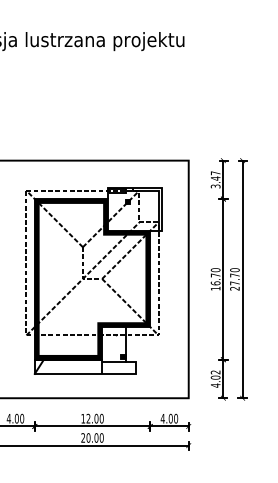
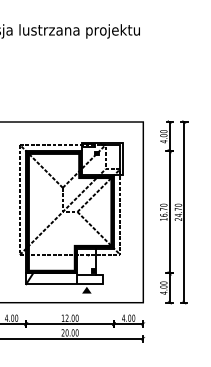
text: (215, 179) -> (163, 136), 3.47 -> 4.00
text: (234, 283) -> (178, 215), 27.70 -> 24.70
text: (215, 372) -> (163, 283), 4.02 -> 4.00
fill: (114, 381) -> (86, 289), added

